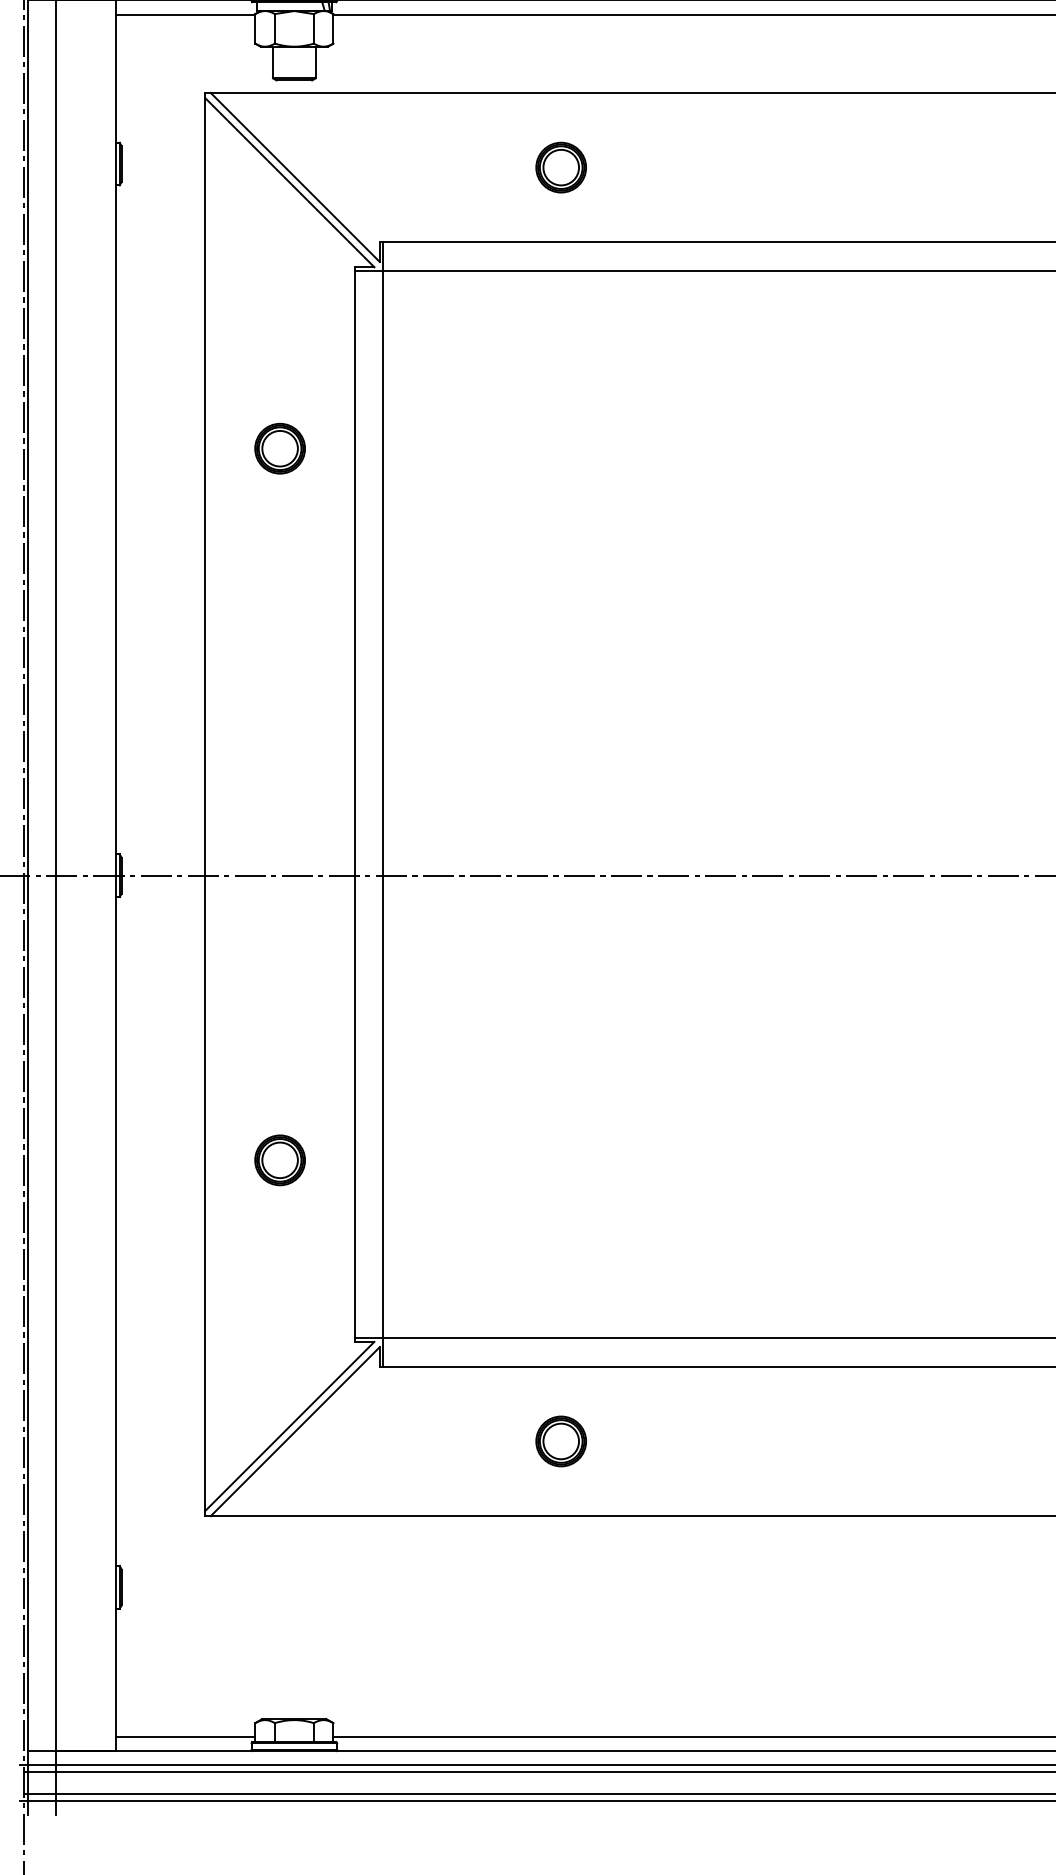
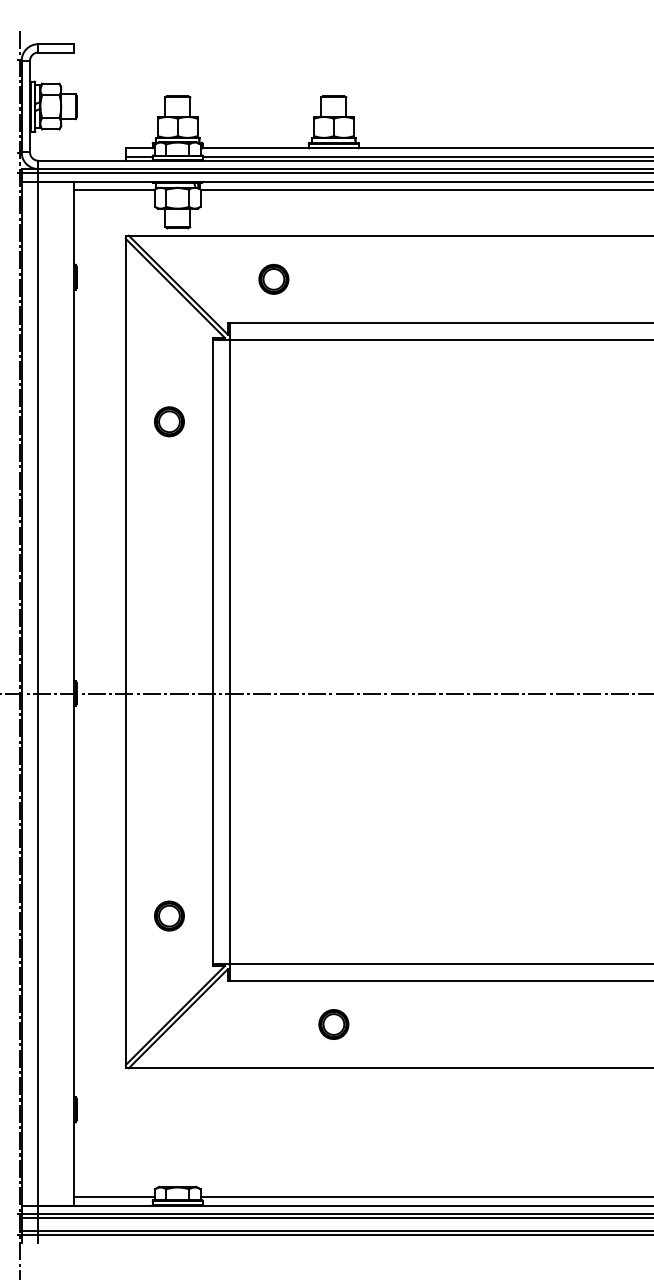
part: (560, 166) -> (273, 278), moved
part: (280, 448) -> (169, 421), moved
part: (280, 1159) -> (169, 915), moved

